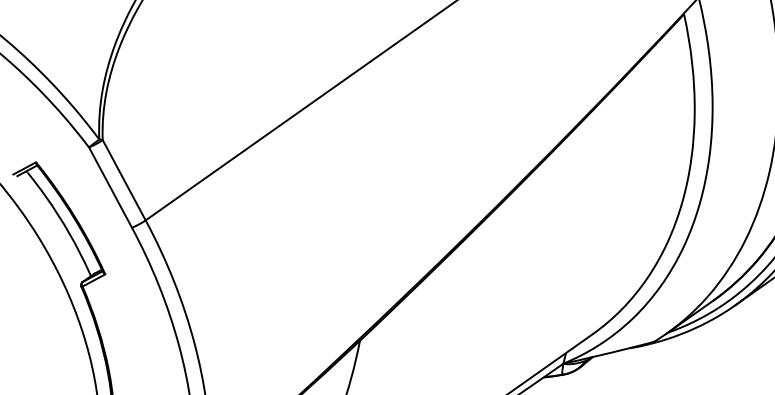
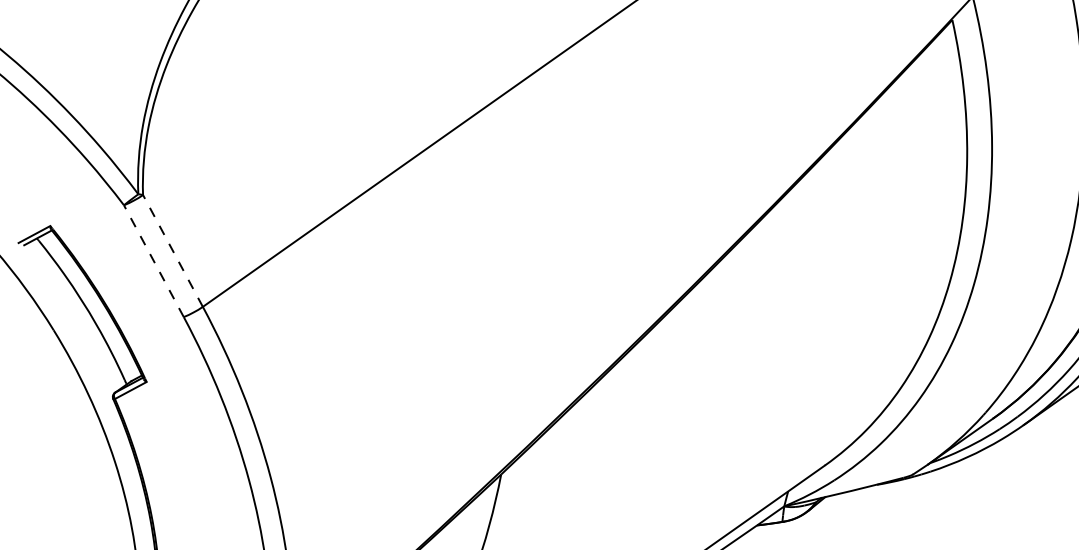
line: (124, 180) -> (173, 251), solid -> dashed
line: (110, 187) -> (153, 261), solid -> dashed

